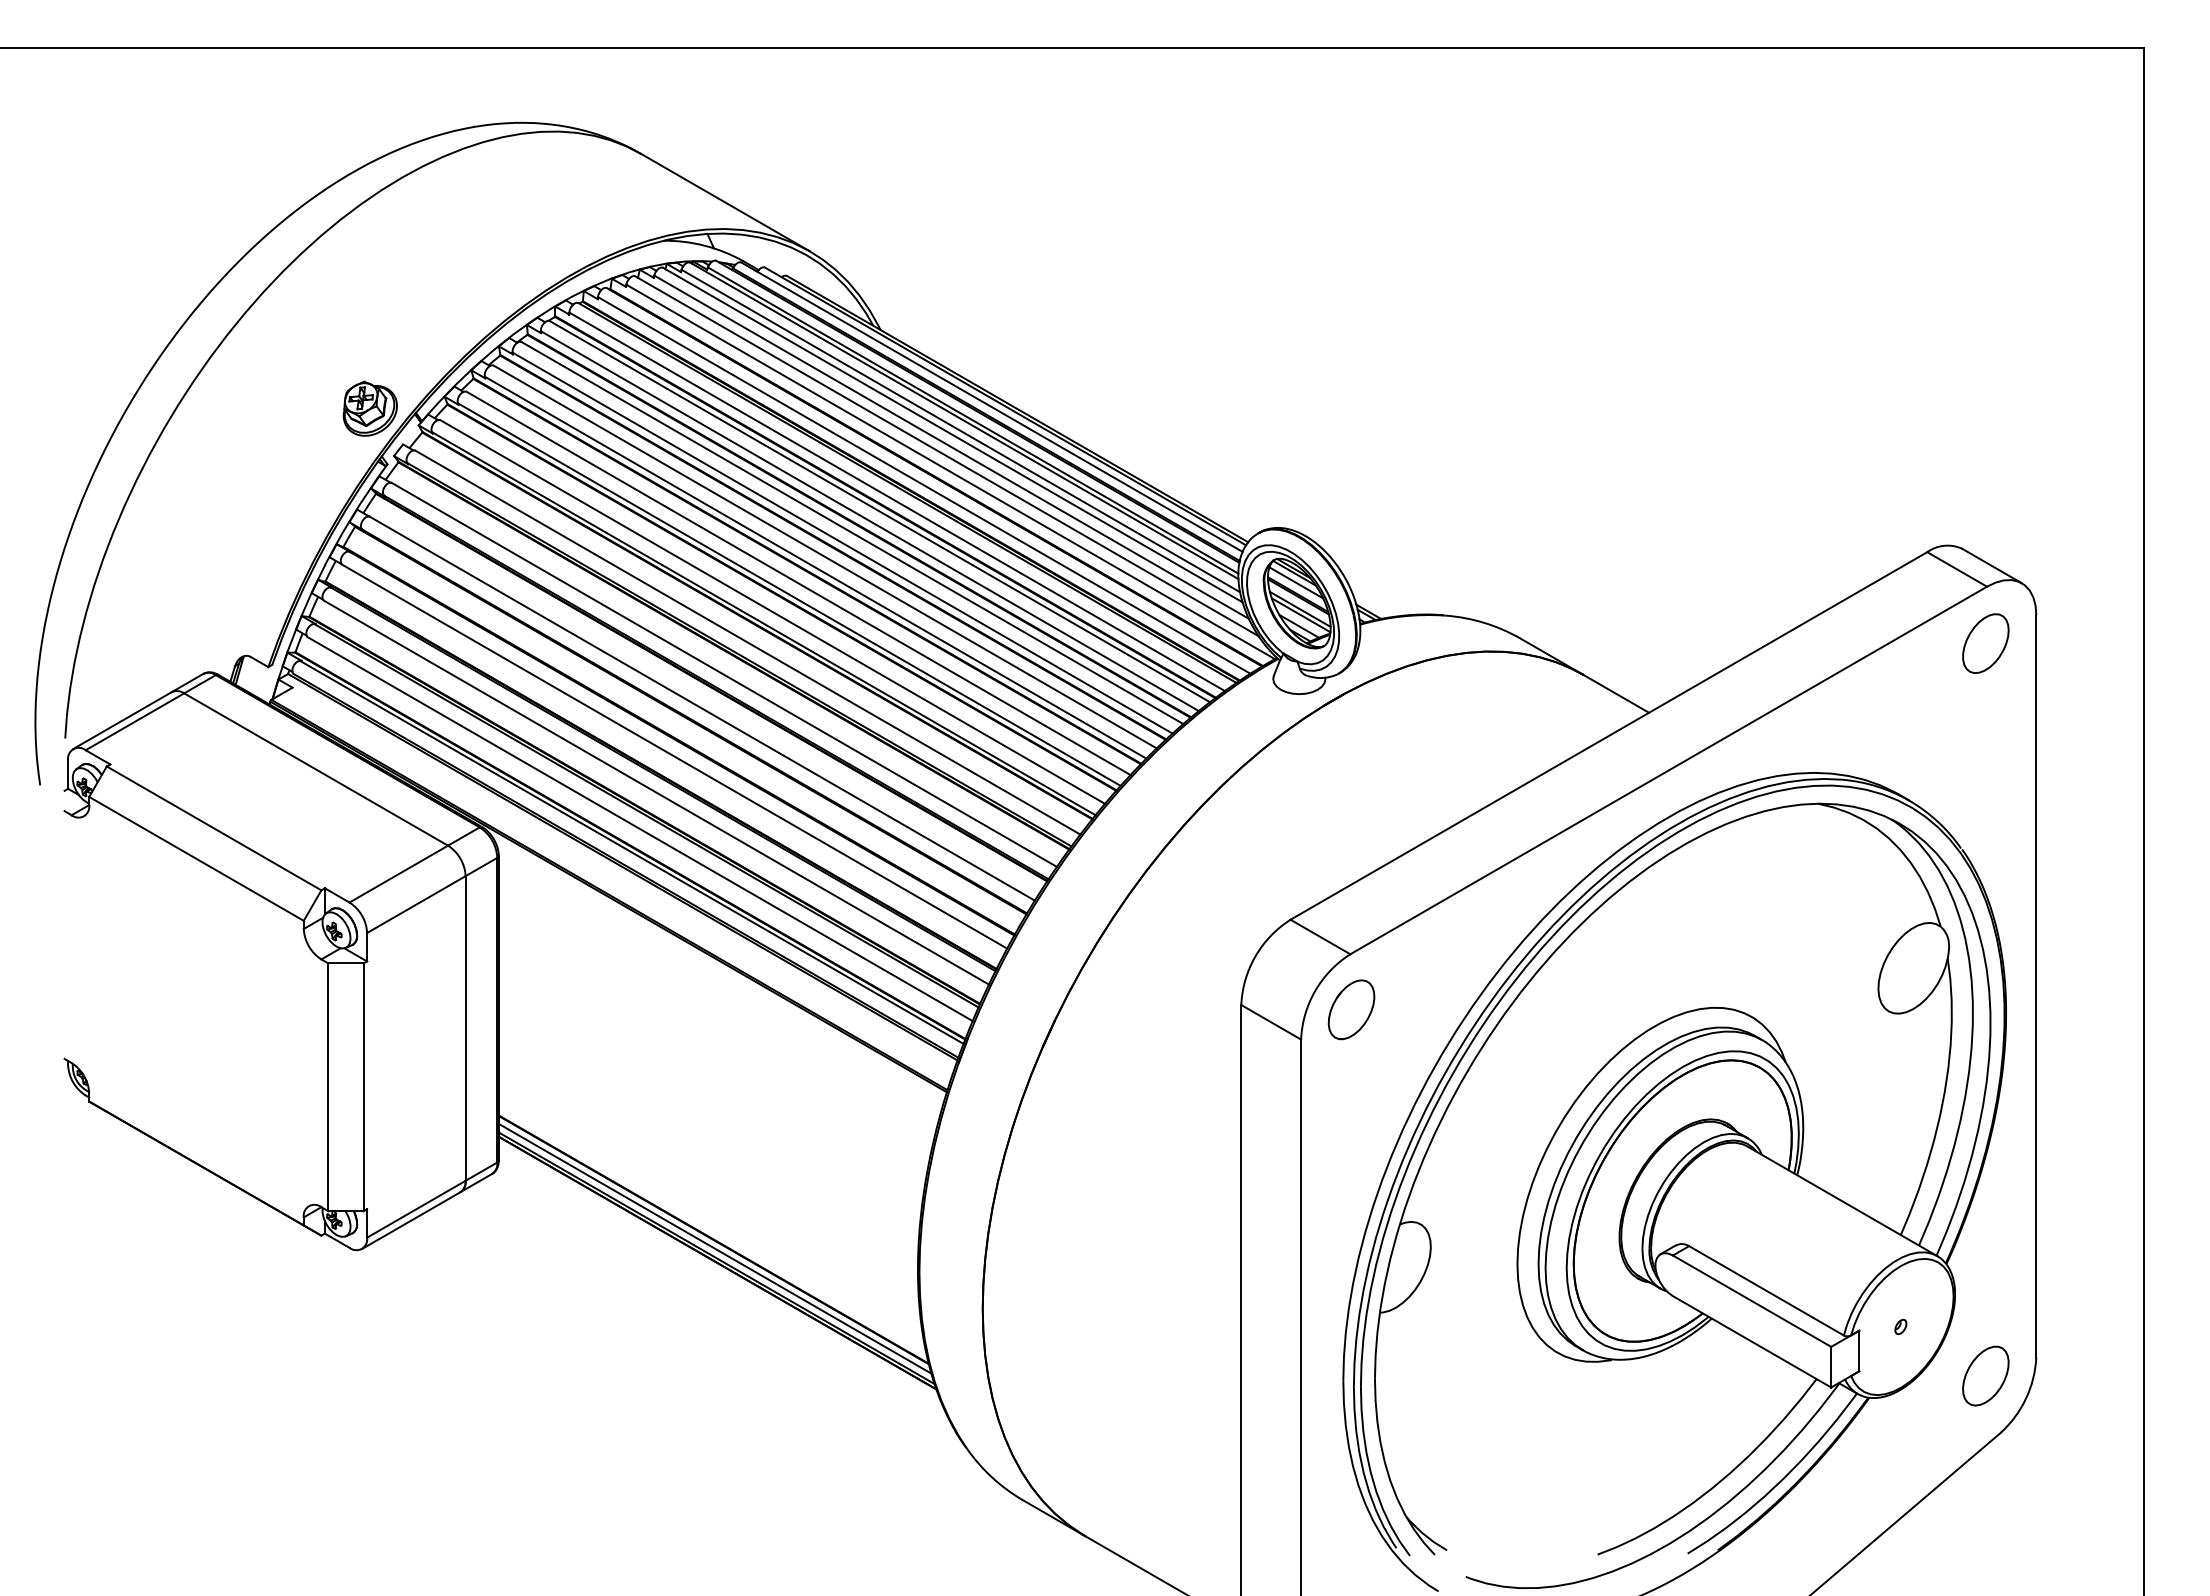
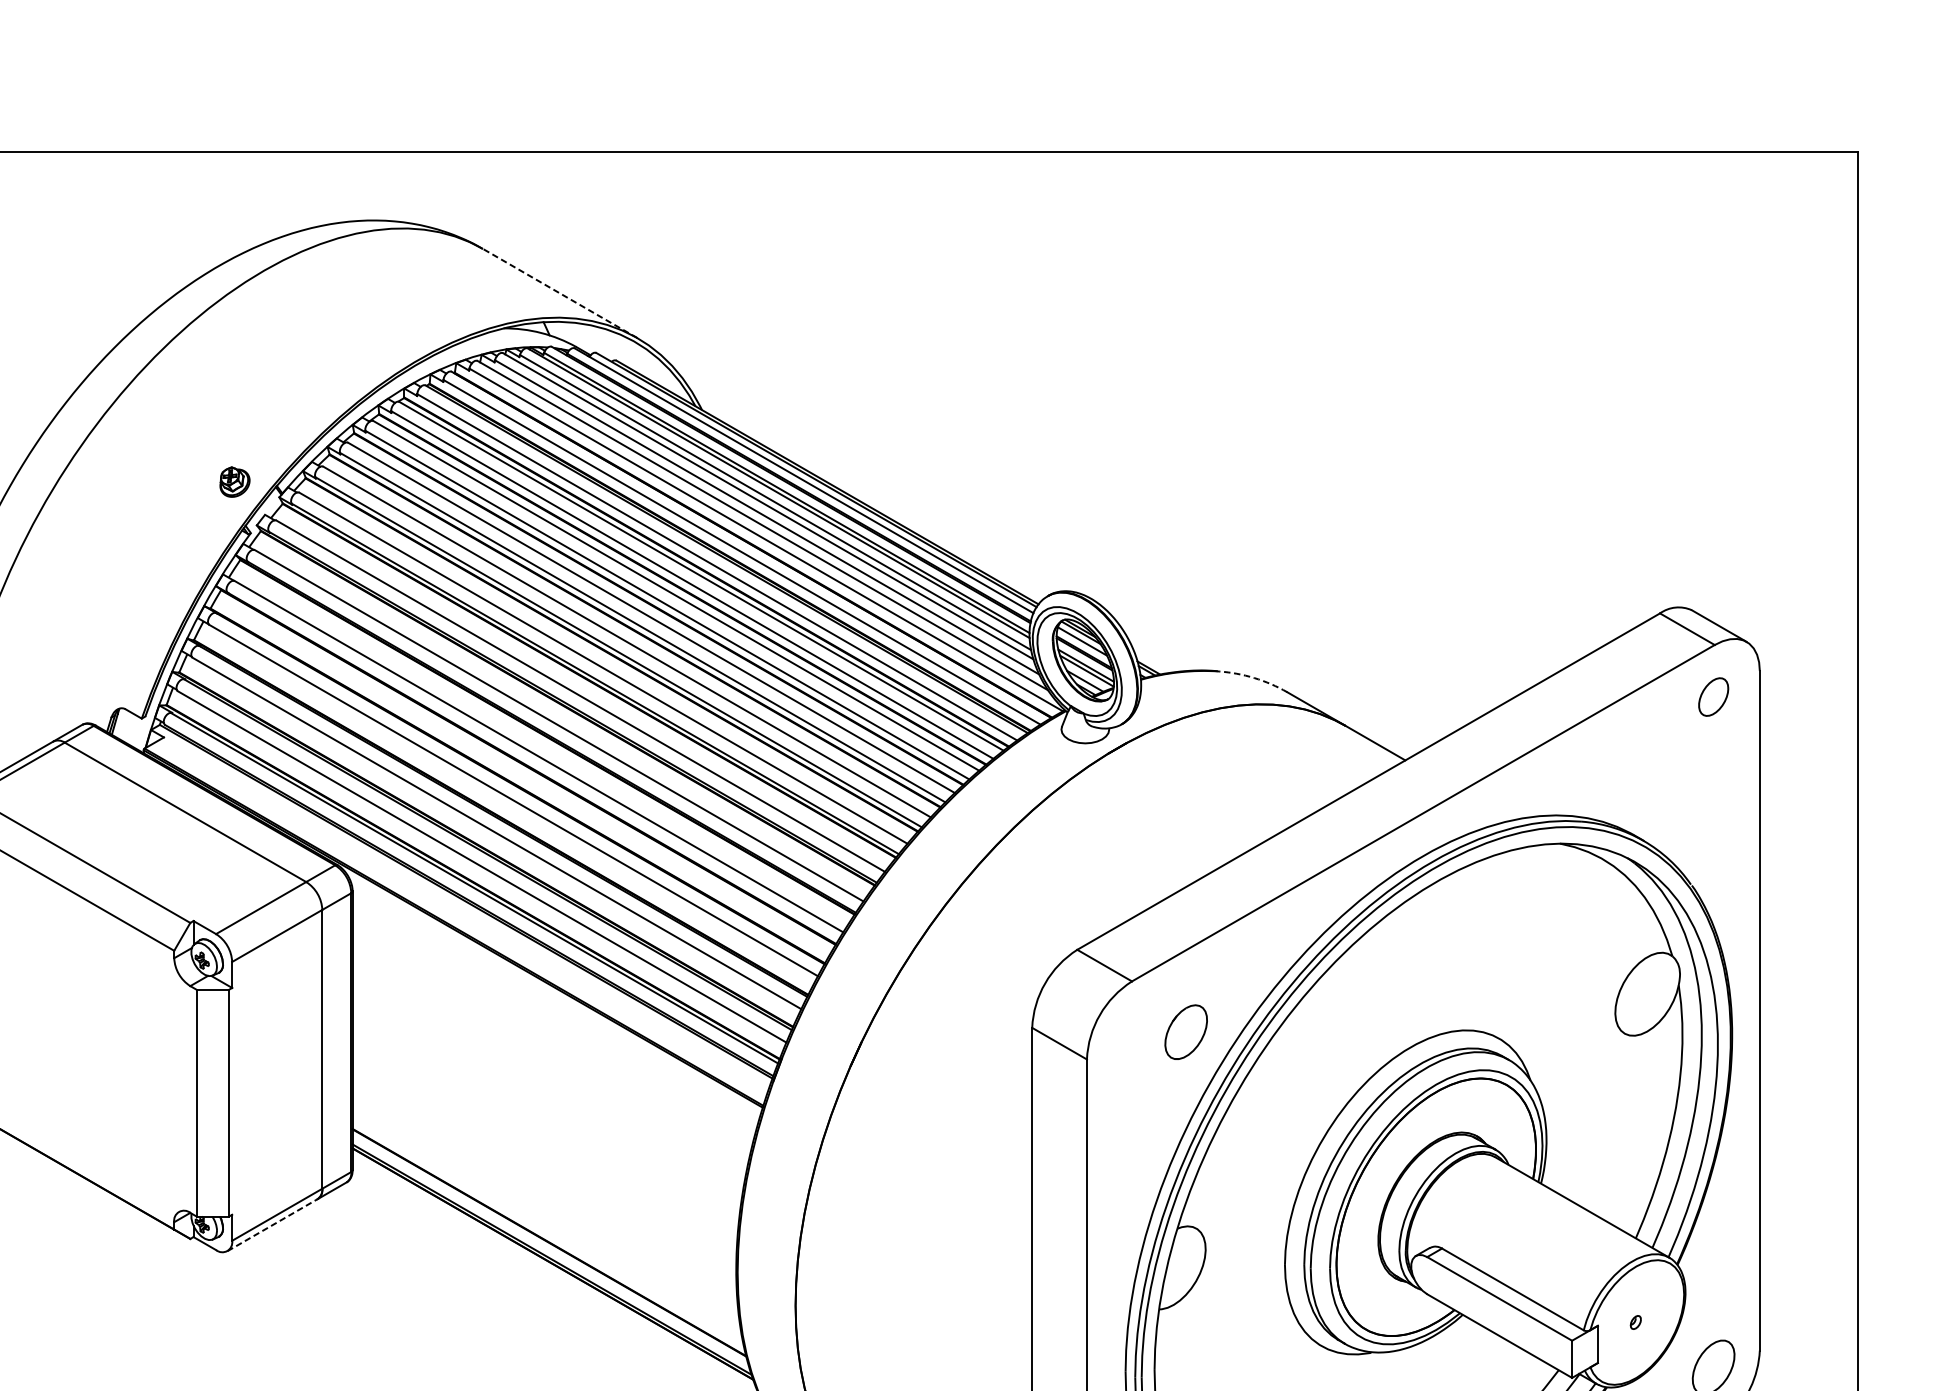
line: (725, 202) -> (560, 293), solid -> dashed
part: (369, 408) -> (234, 481), size x0.6
arc: (1483, 622) -> (1253, 677), solid -> dashed
part: (1985, 643) -> (1713, 697), size x0.7
part: (1351, 1009) -> (1186, 1031), moved
line: (411, 1220) -> (272, 1225), solid -> dashed
line: (714, 1248) -> (550, 1250), removed

